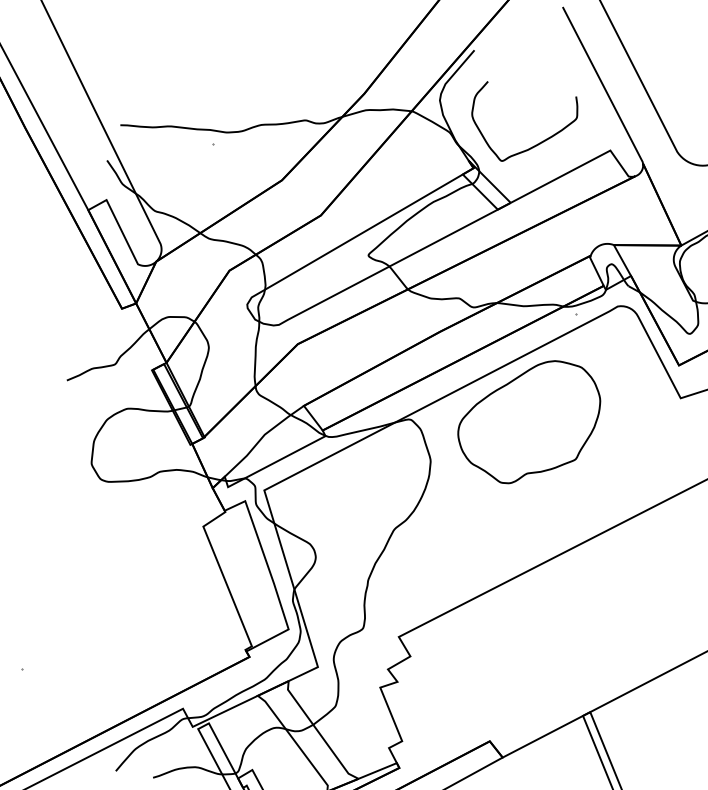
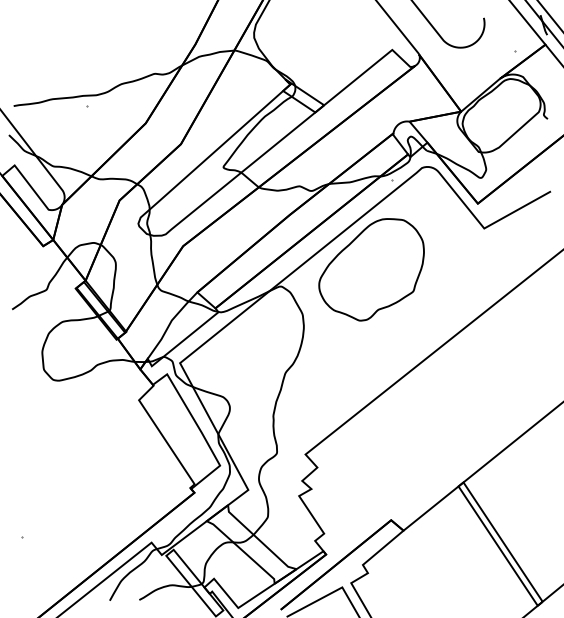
curve: (530, 146) -> (330, 59), removed

